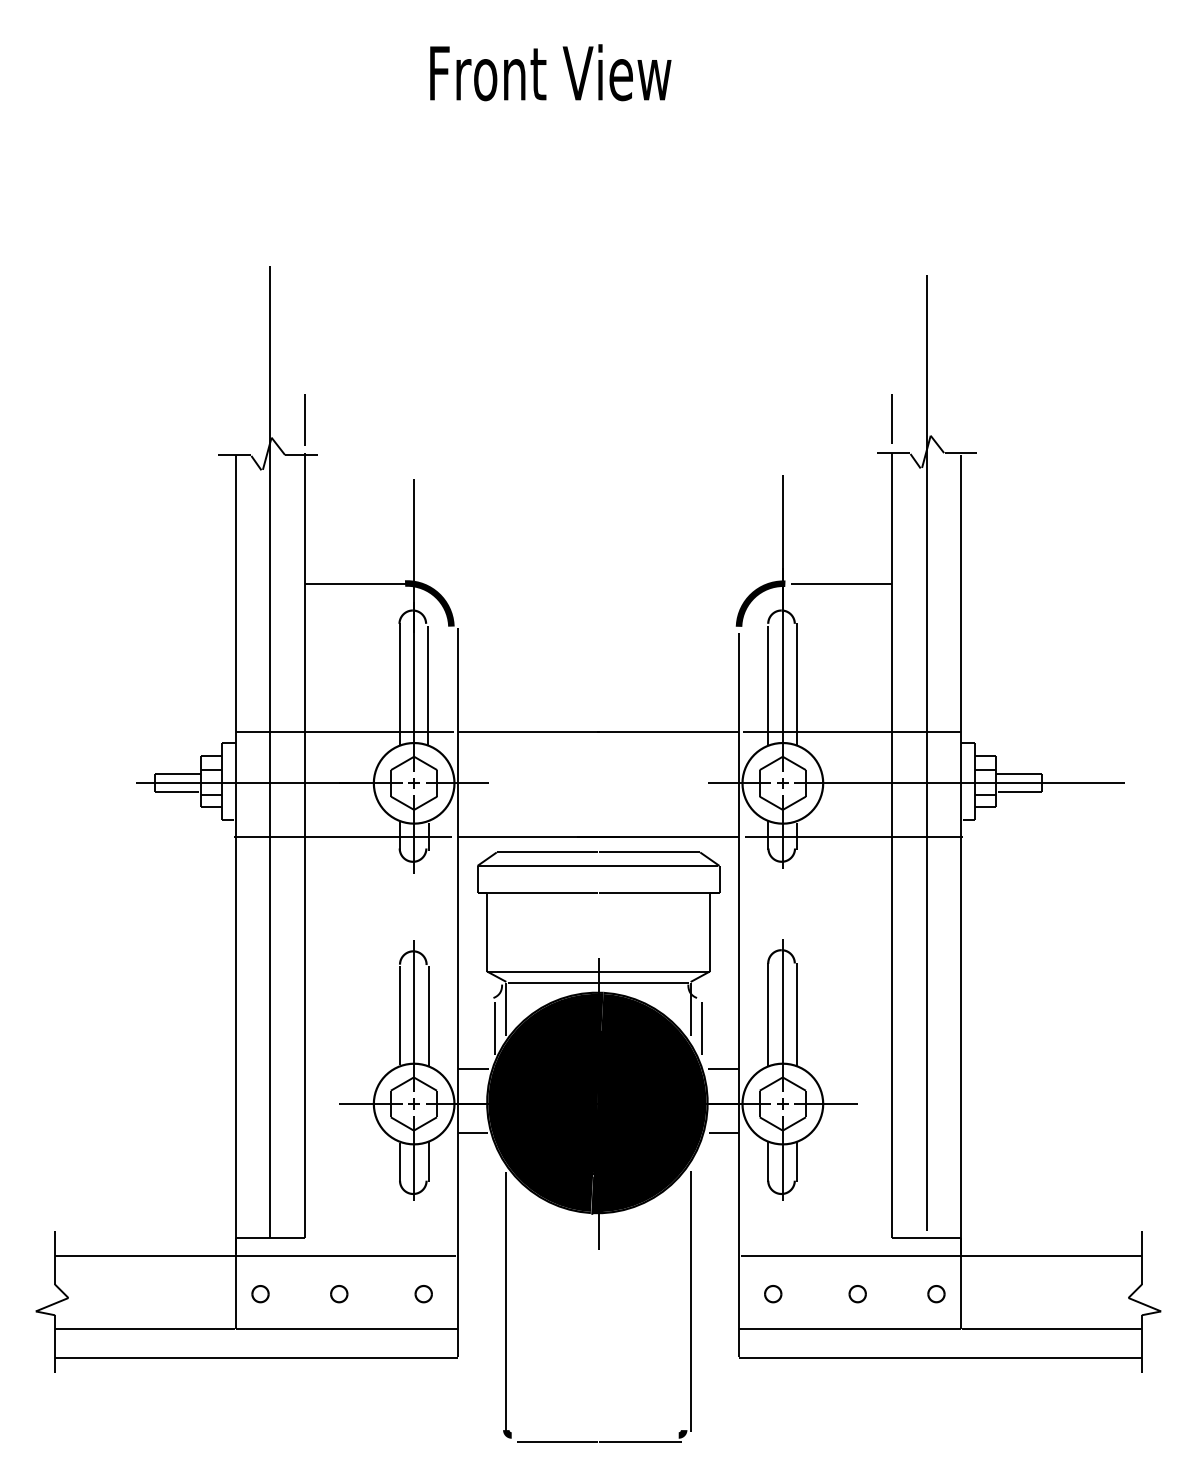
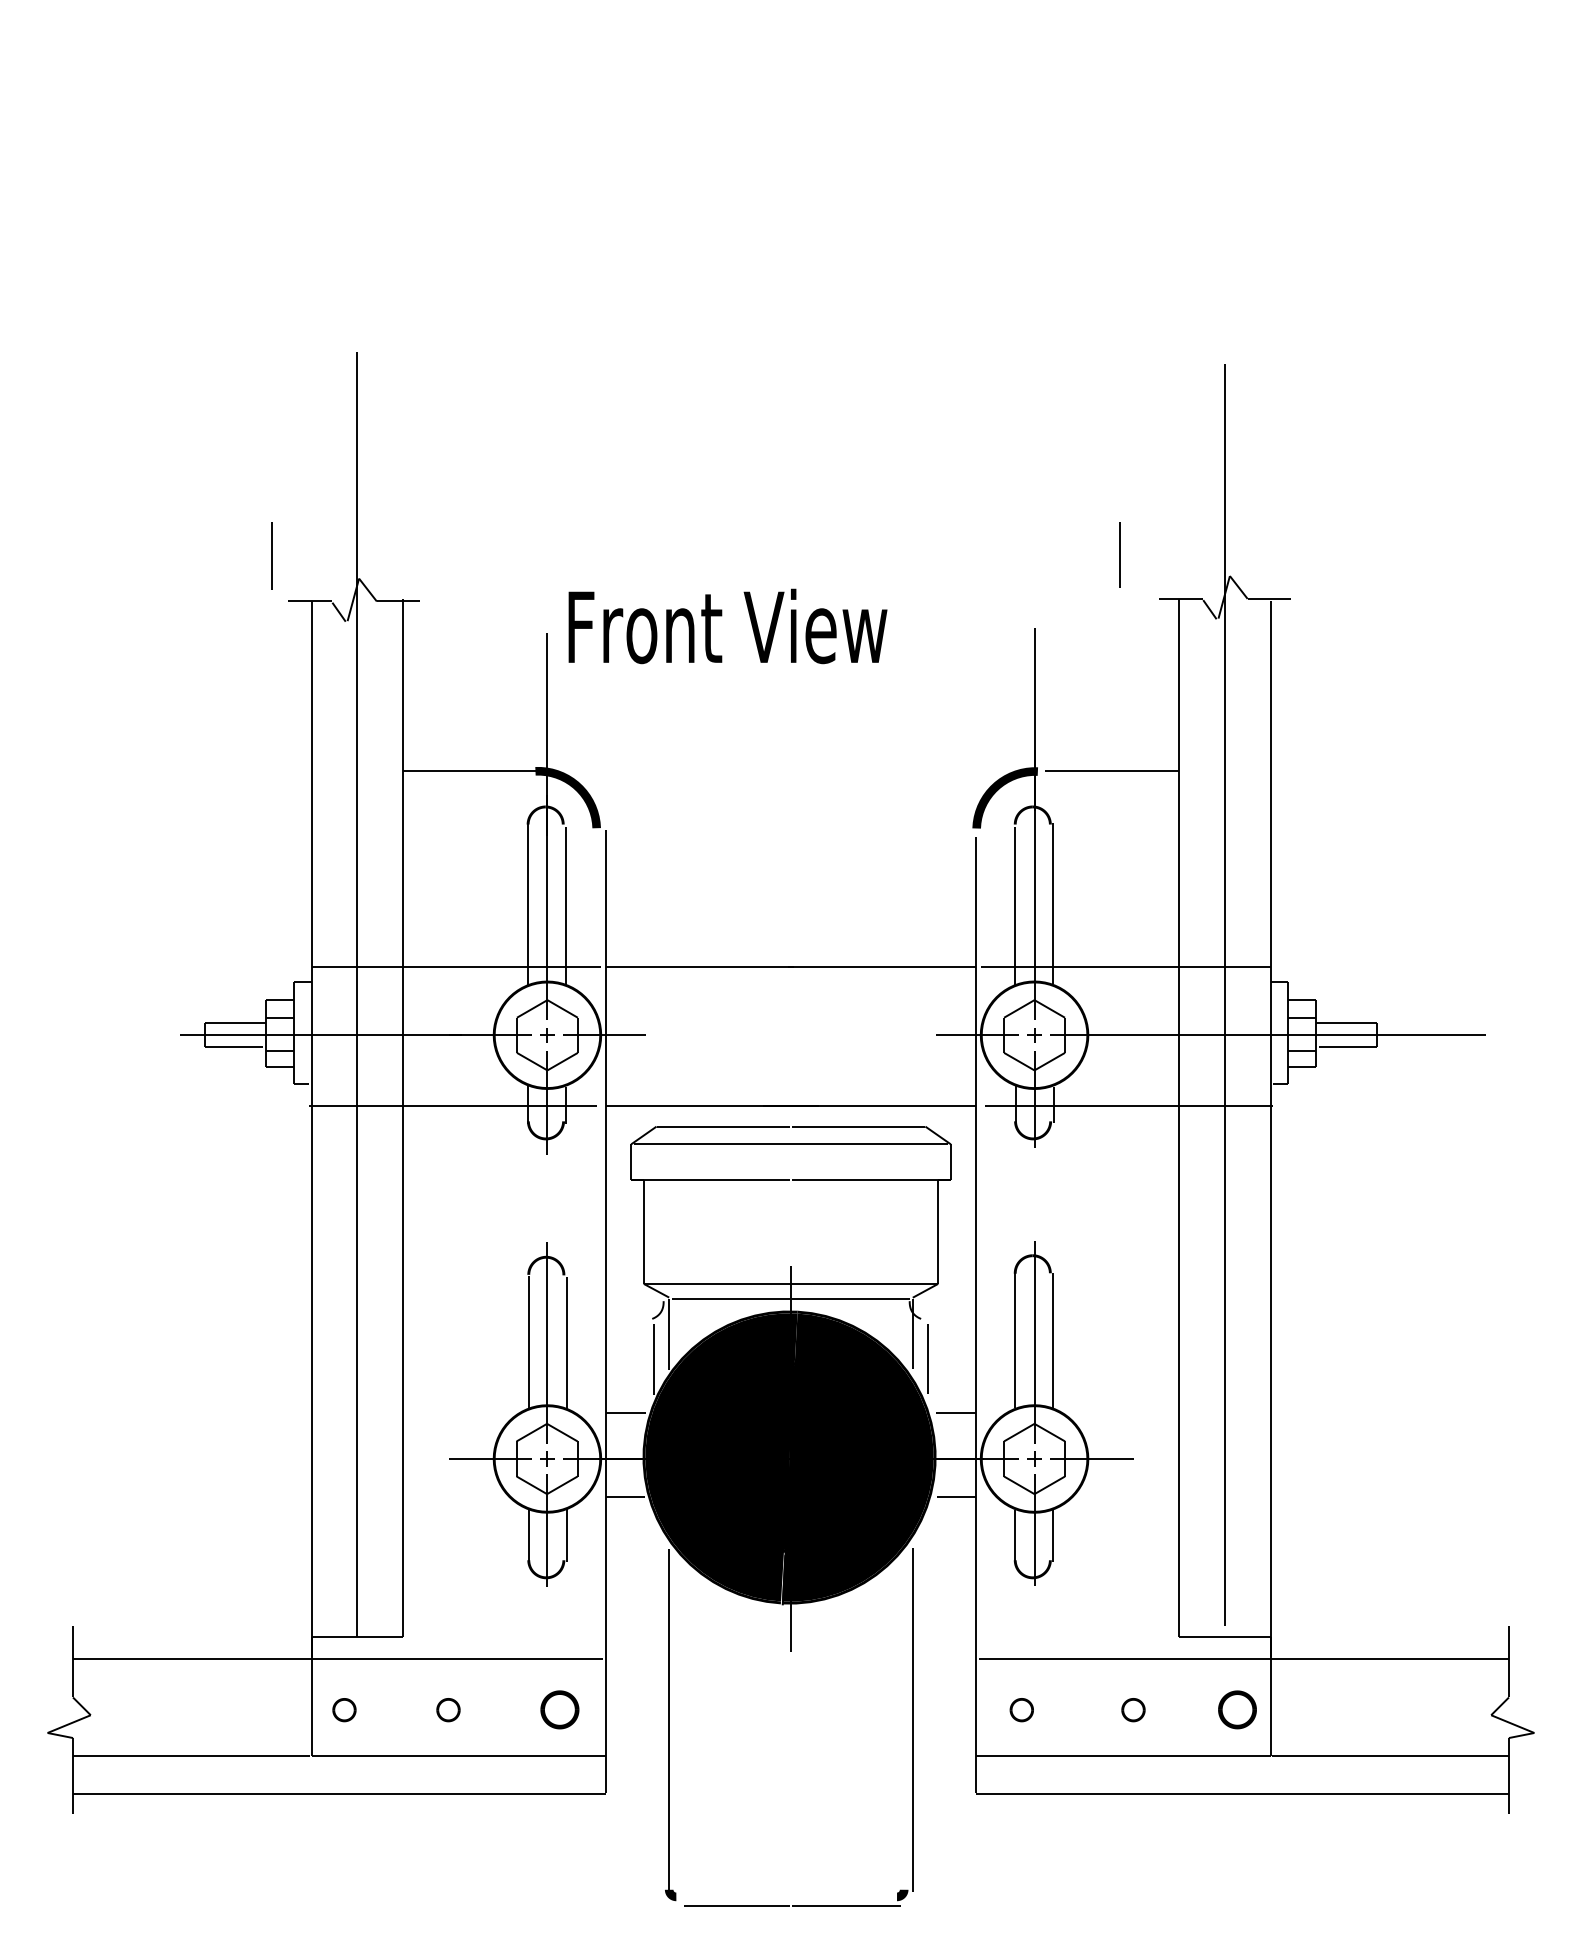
text: (550, 72) -> (727, 626), moved
line: (891, 419) -> (1119, 554), moved
line: (304, 420) -> (271, 555), moved
part: (424, 1294) -> (560, 1710), size x1.6
part: (936, 1294) -> (1237, 1710), size x1.6

